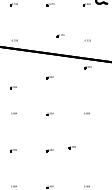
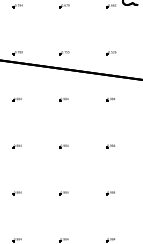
part: (60, 36) -> (64, 53), moved
part: (87, 67) -> (110, 99), moved
part: (13, 87) -> (16, 99), moved
part: (72, 147) -> (110, 193), moved

